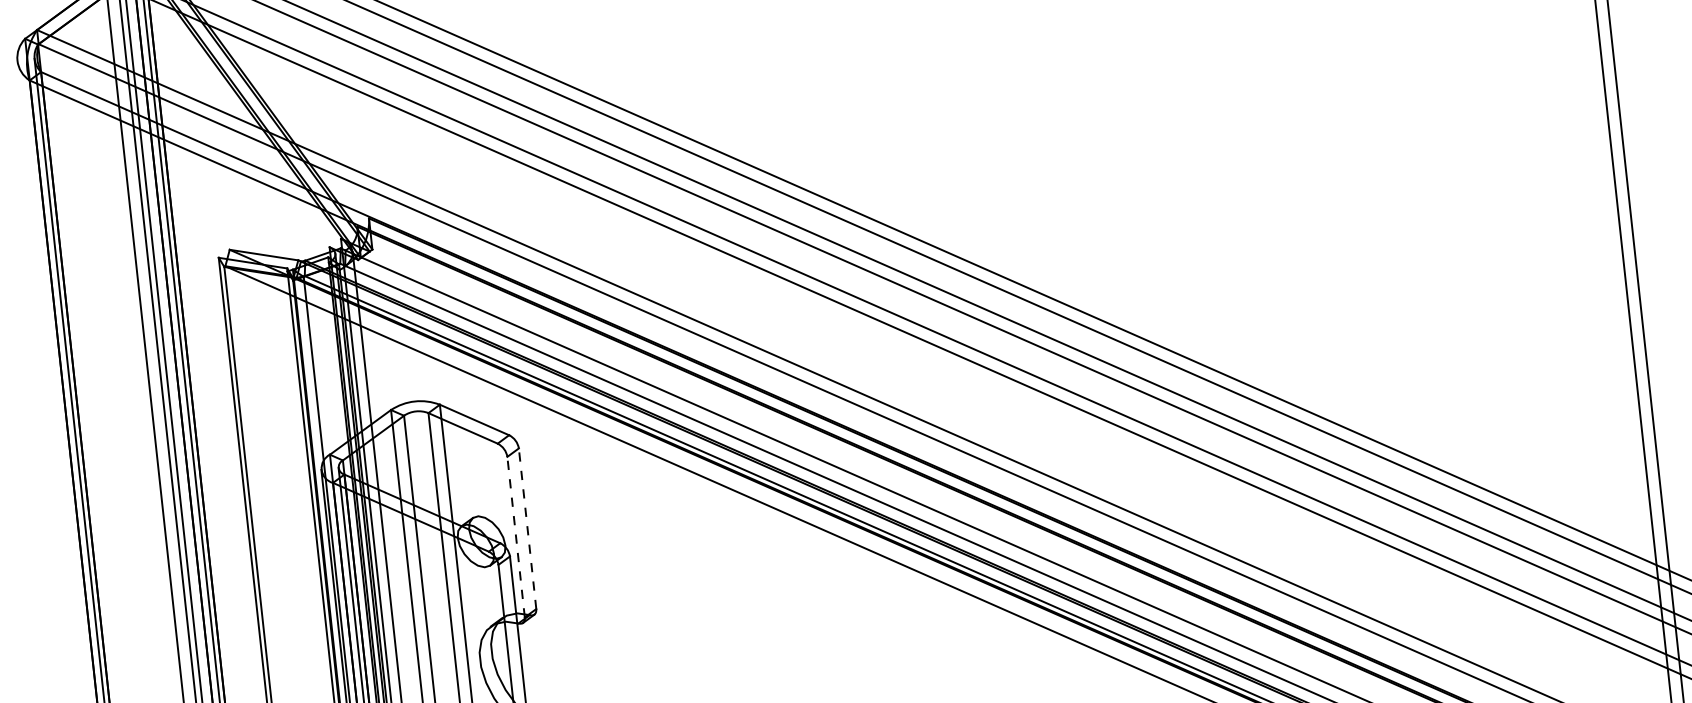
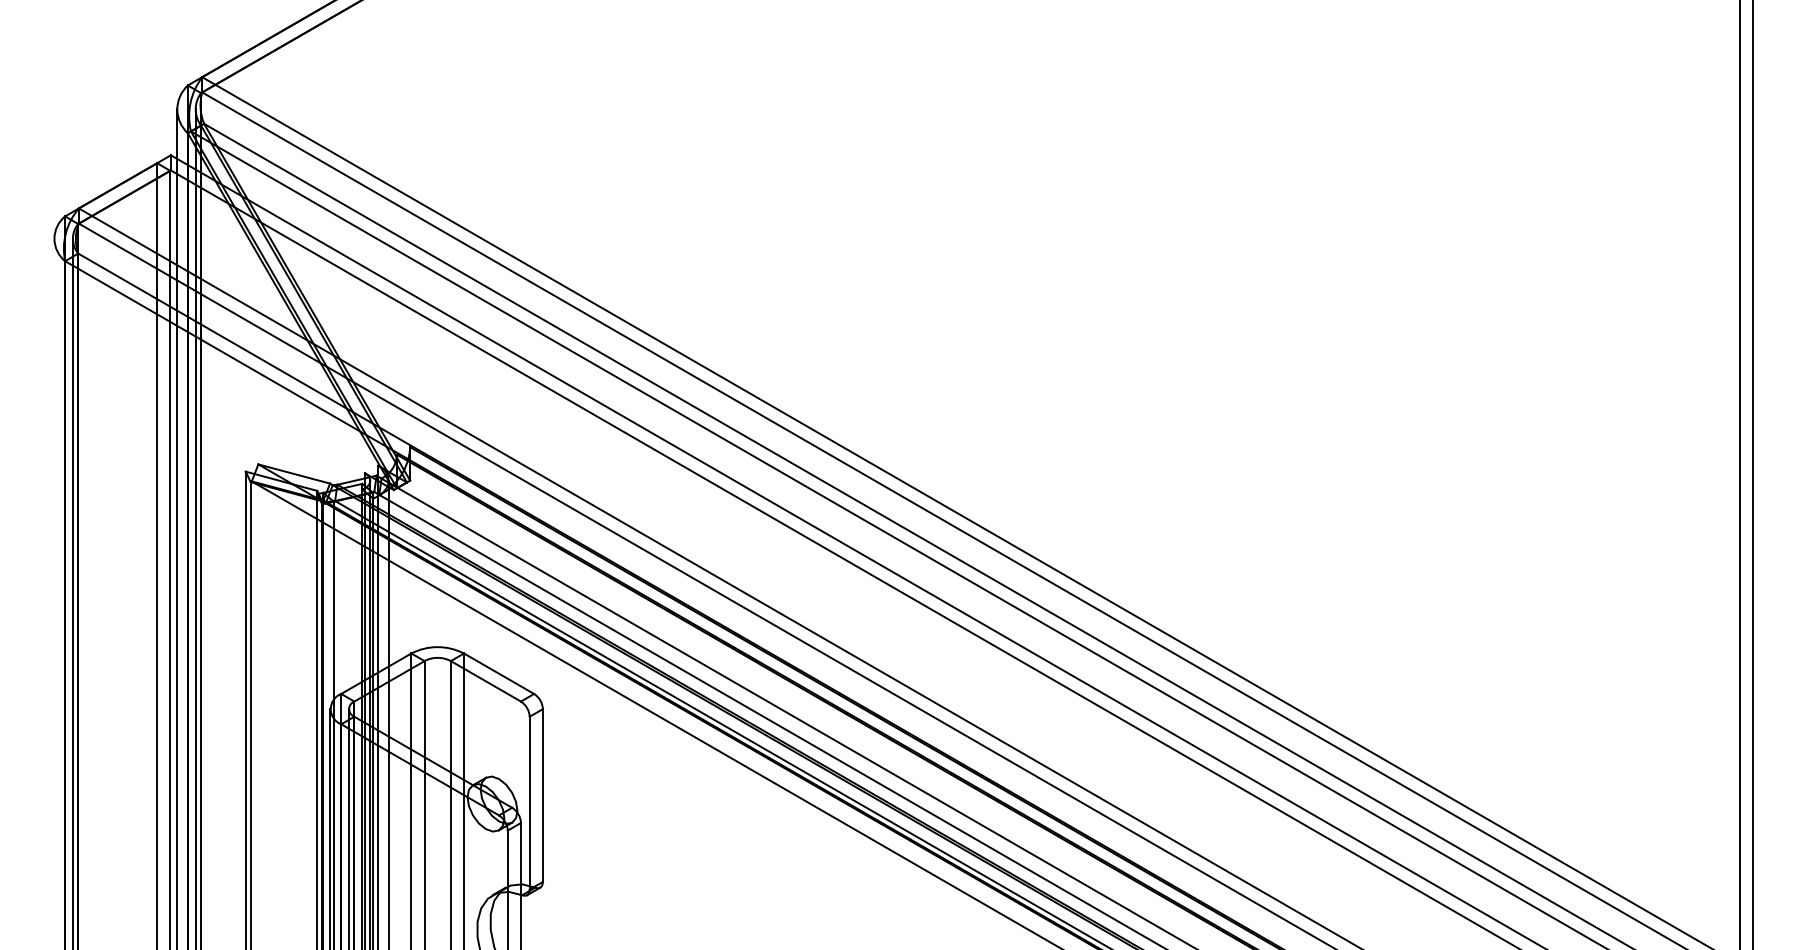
line: (527, 528) -> (542, 795), dashed -> solid
line: (515, 536) -> (529, 802), dashed -> solid

